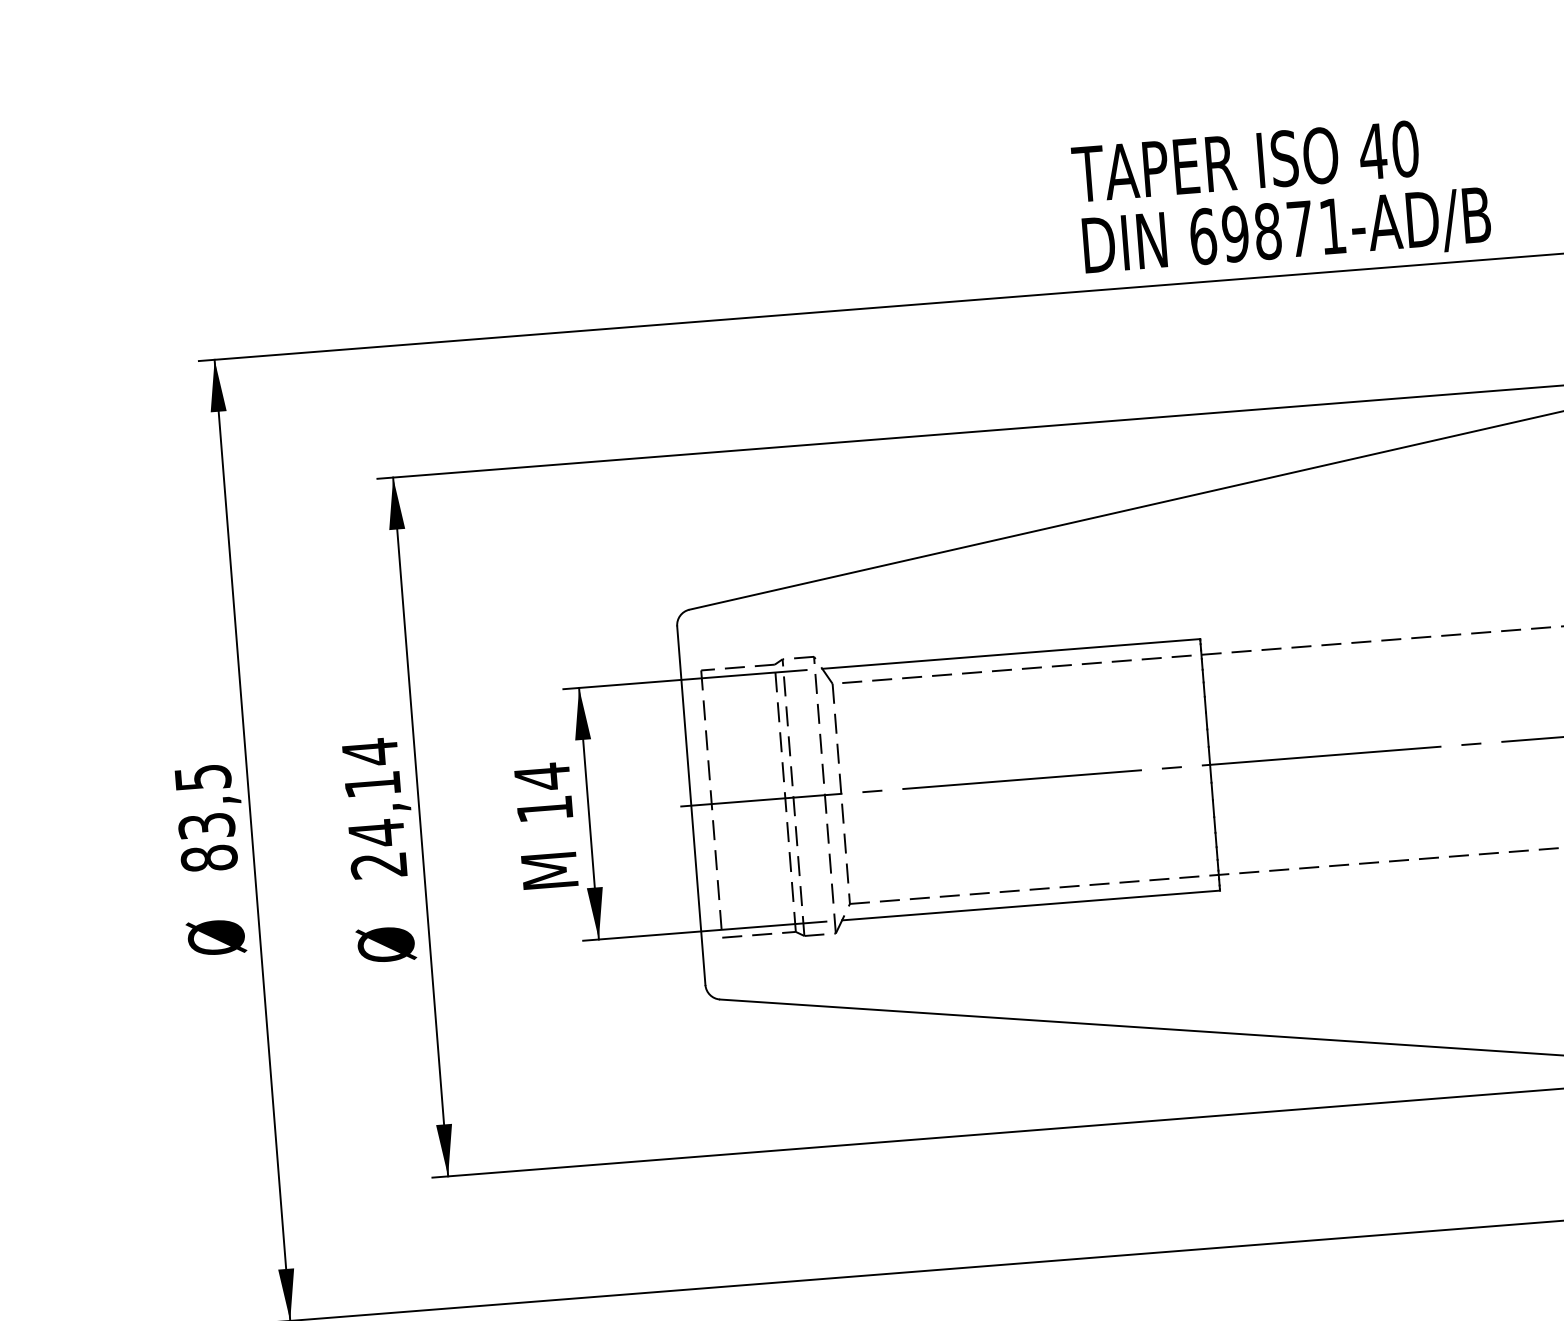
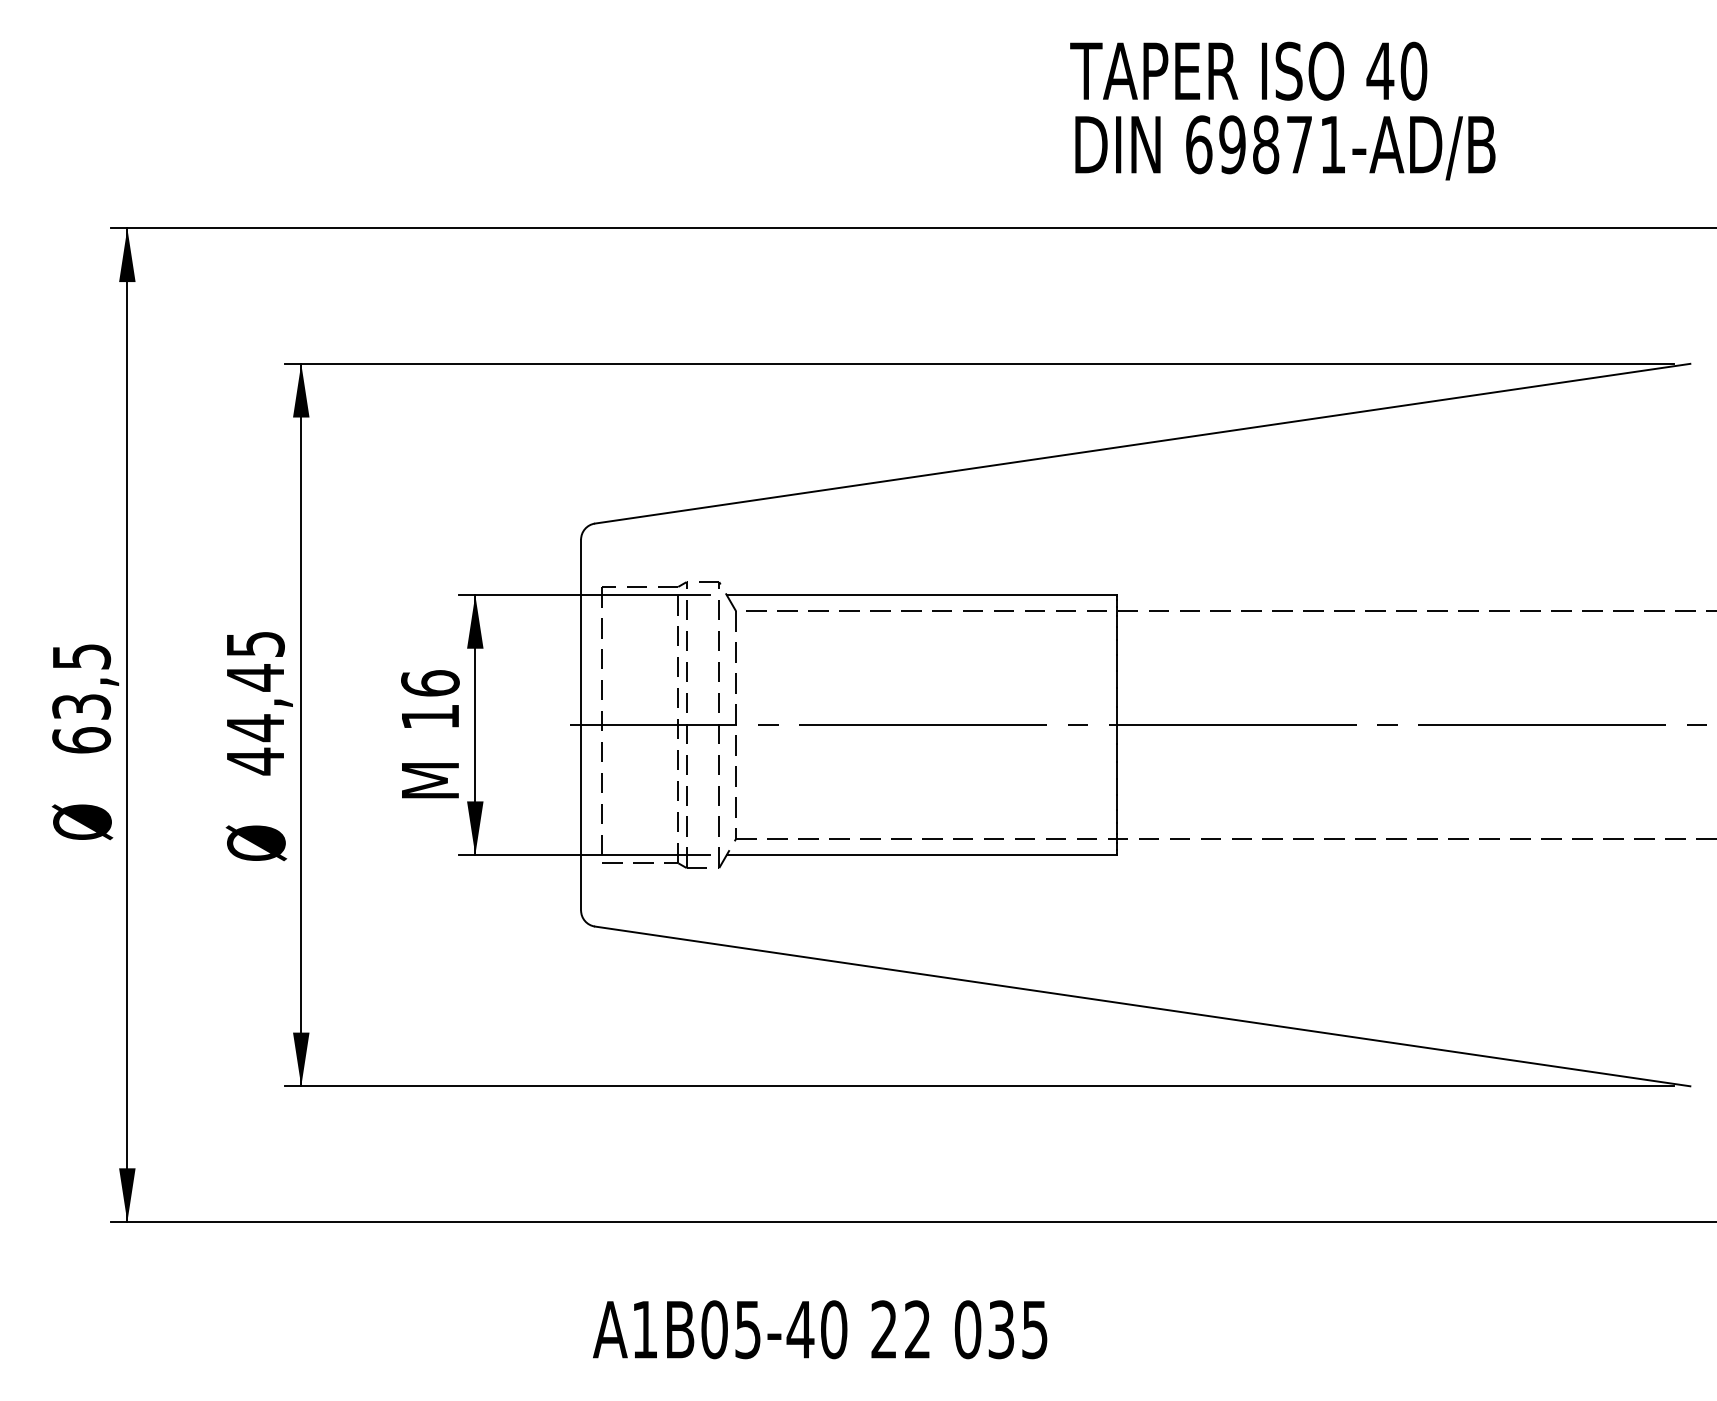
text: (1281, 197) -> (1282, 110), moved
text: (542, 776) -> (430, 683), 14 -> 16
text: (374, 808) -> (255, 702), 24,14 -> 44,45
text: (209, 858) -> (81, 740), 83,5 -> 63,5

